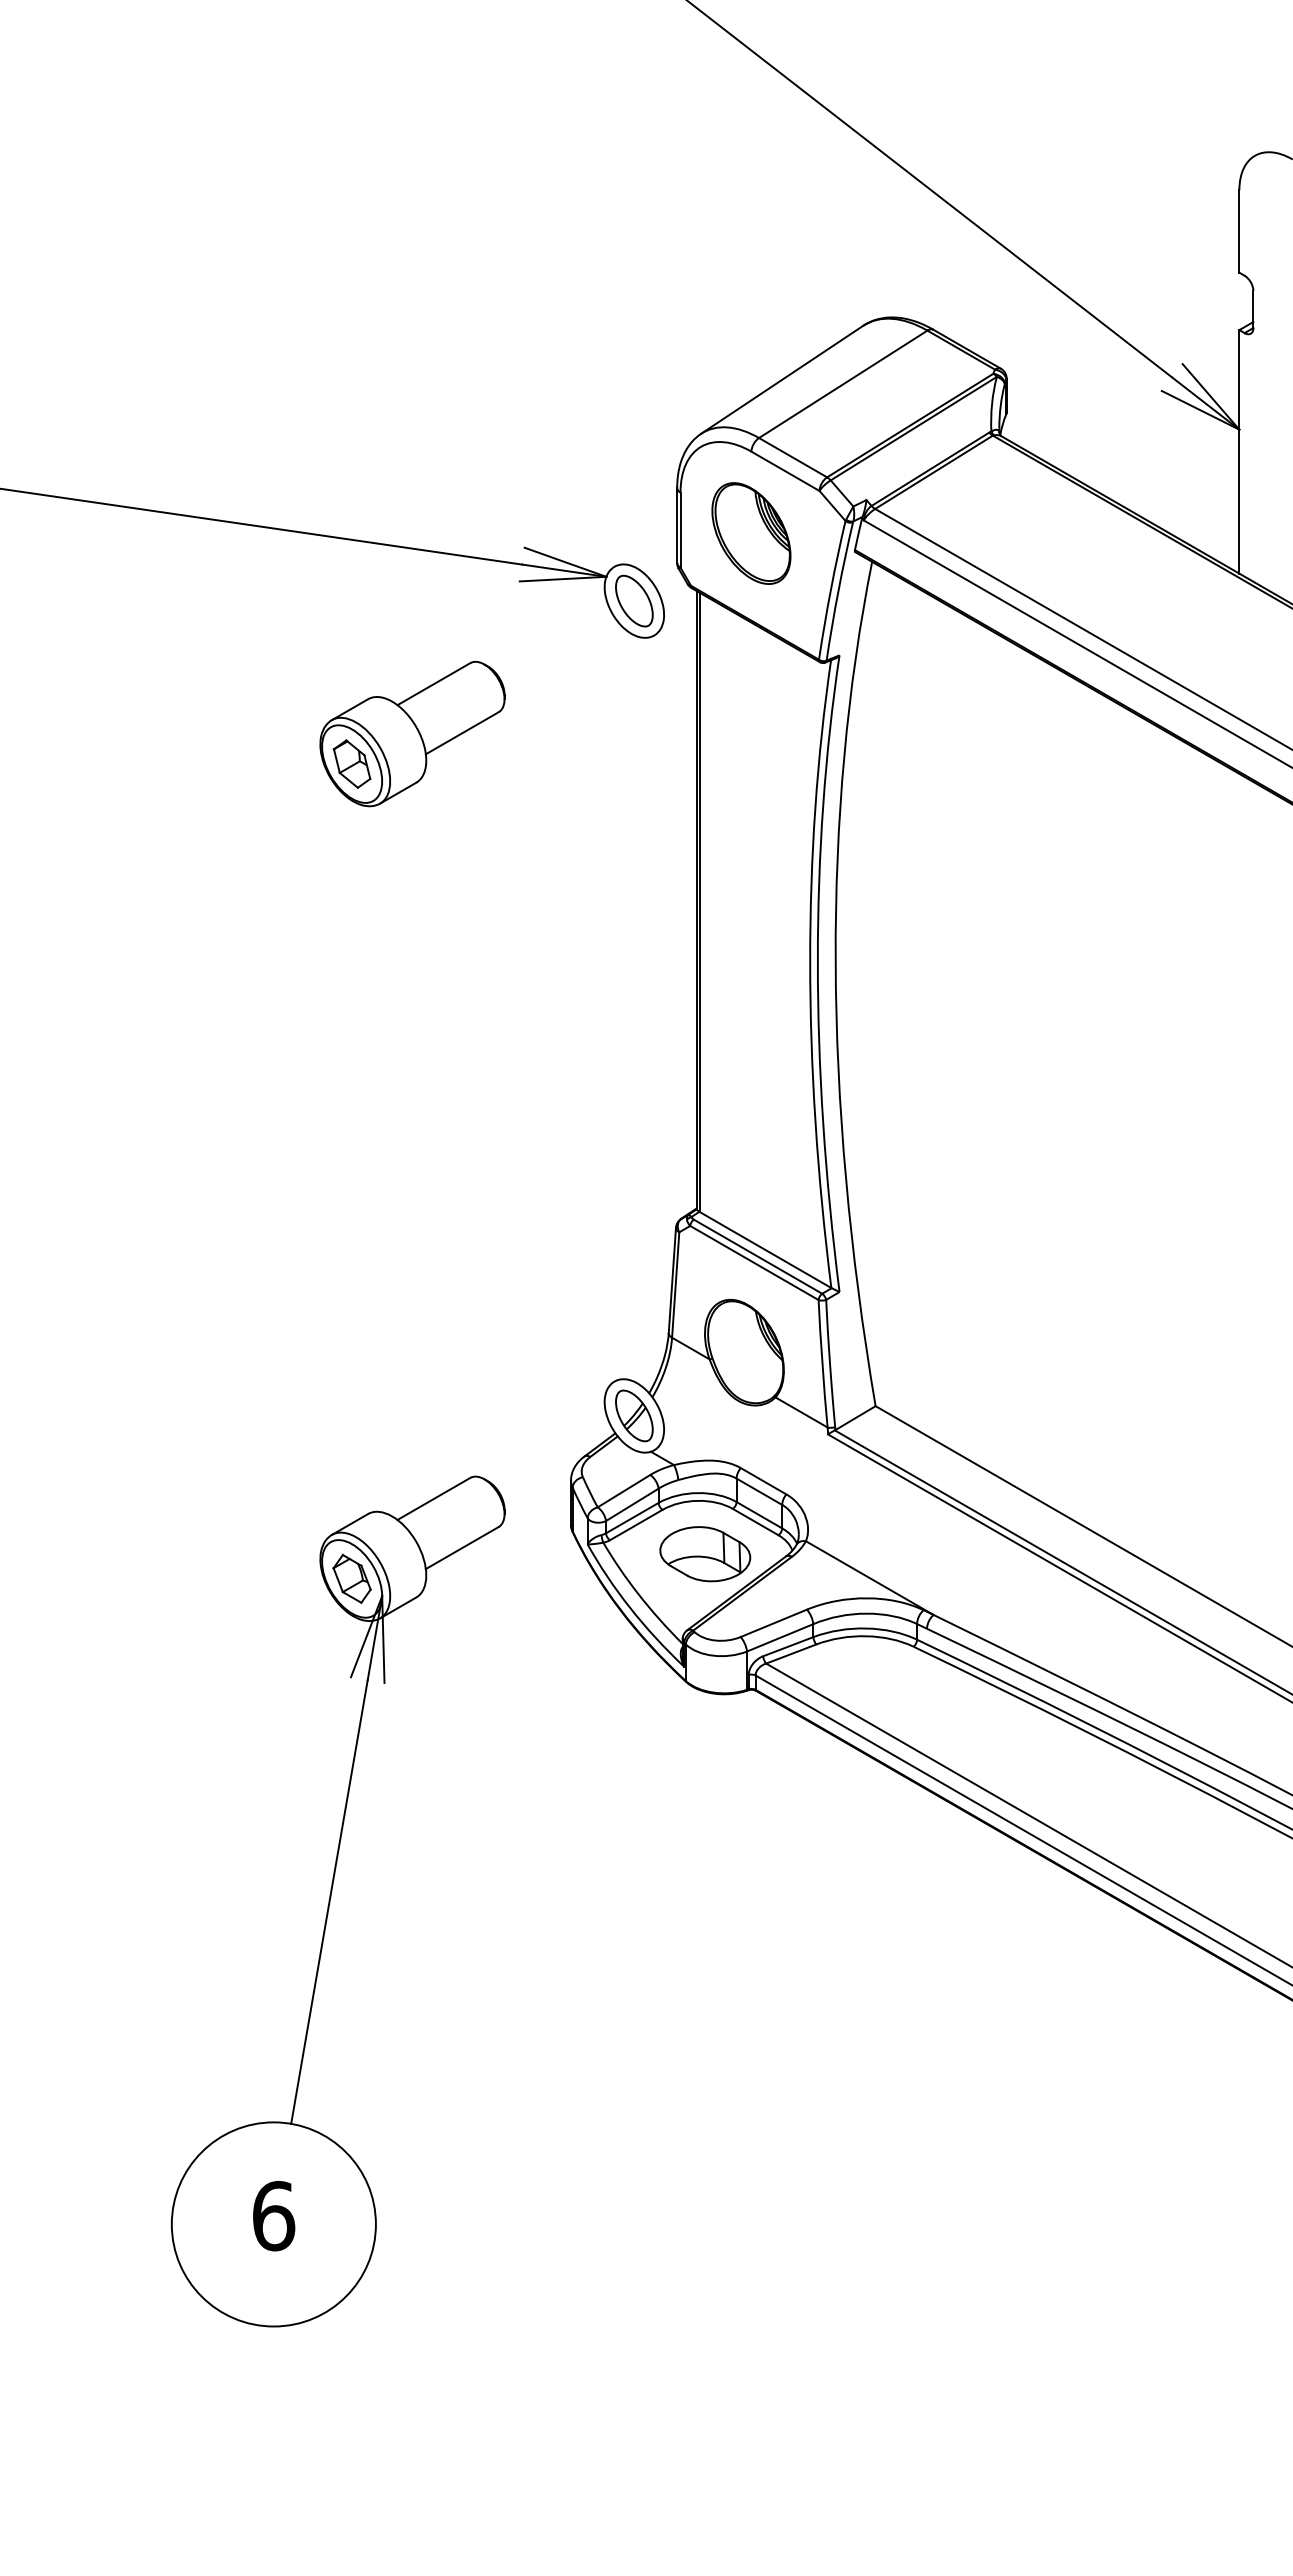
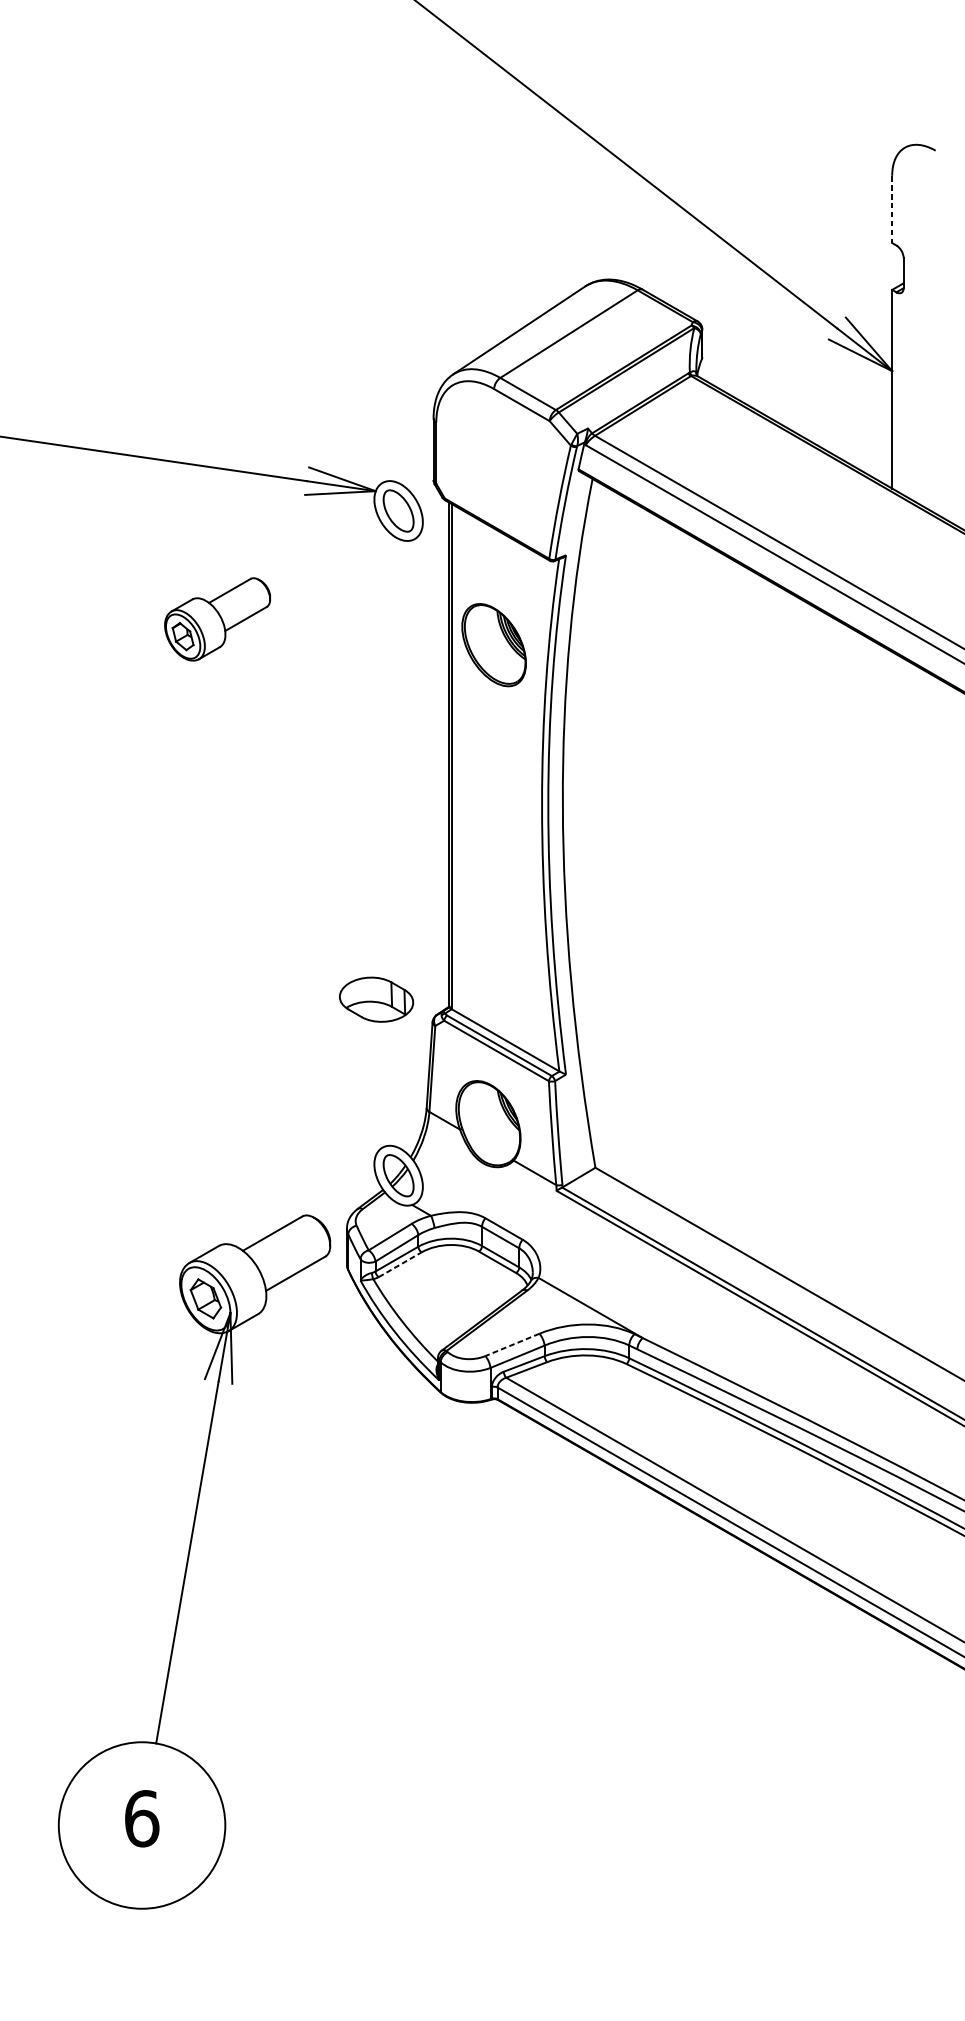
line: (1239, 231) -> (892, 209), solid -> dashed
part: (751, 533) -> (494, 645), moved
part: (412, 733) -> (217, 618), size x0.7
line: (636, 1524) -> (400, 1264), solid -> dashed
part: (705, 1554) -> (376, 999), moved
line: (773, 1623) -> (512, 1345), solid -> dashed
part: (330, 1901) -> (188, 1562), moved

